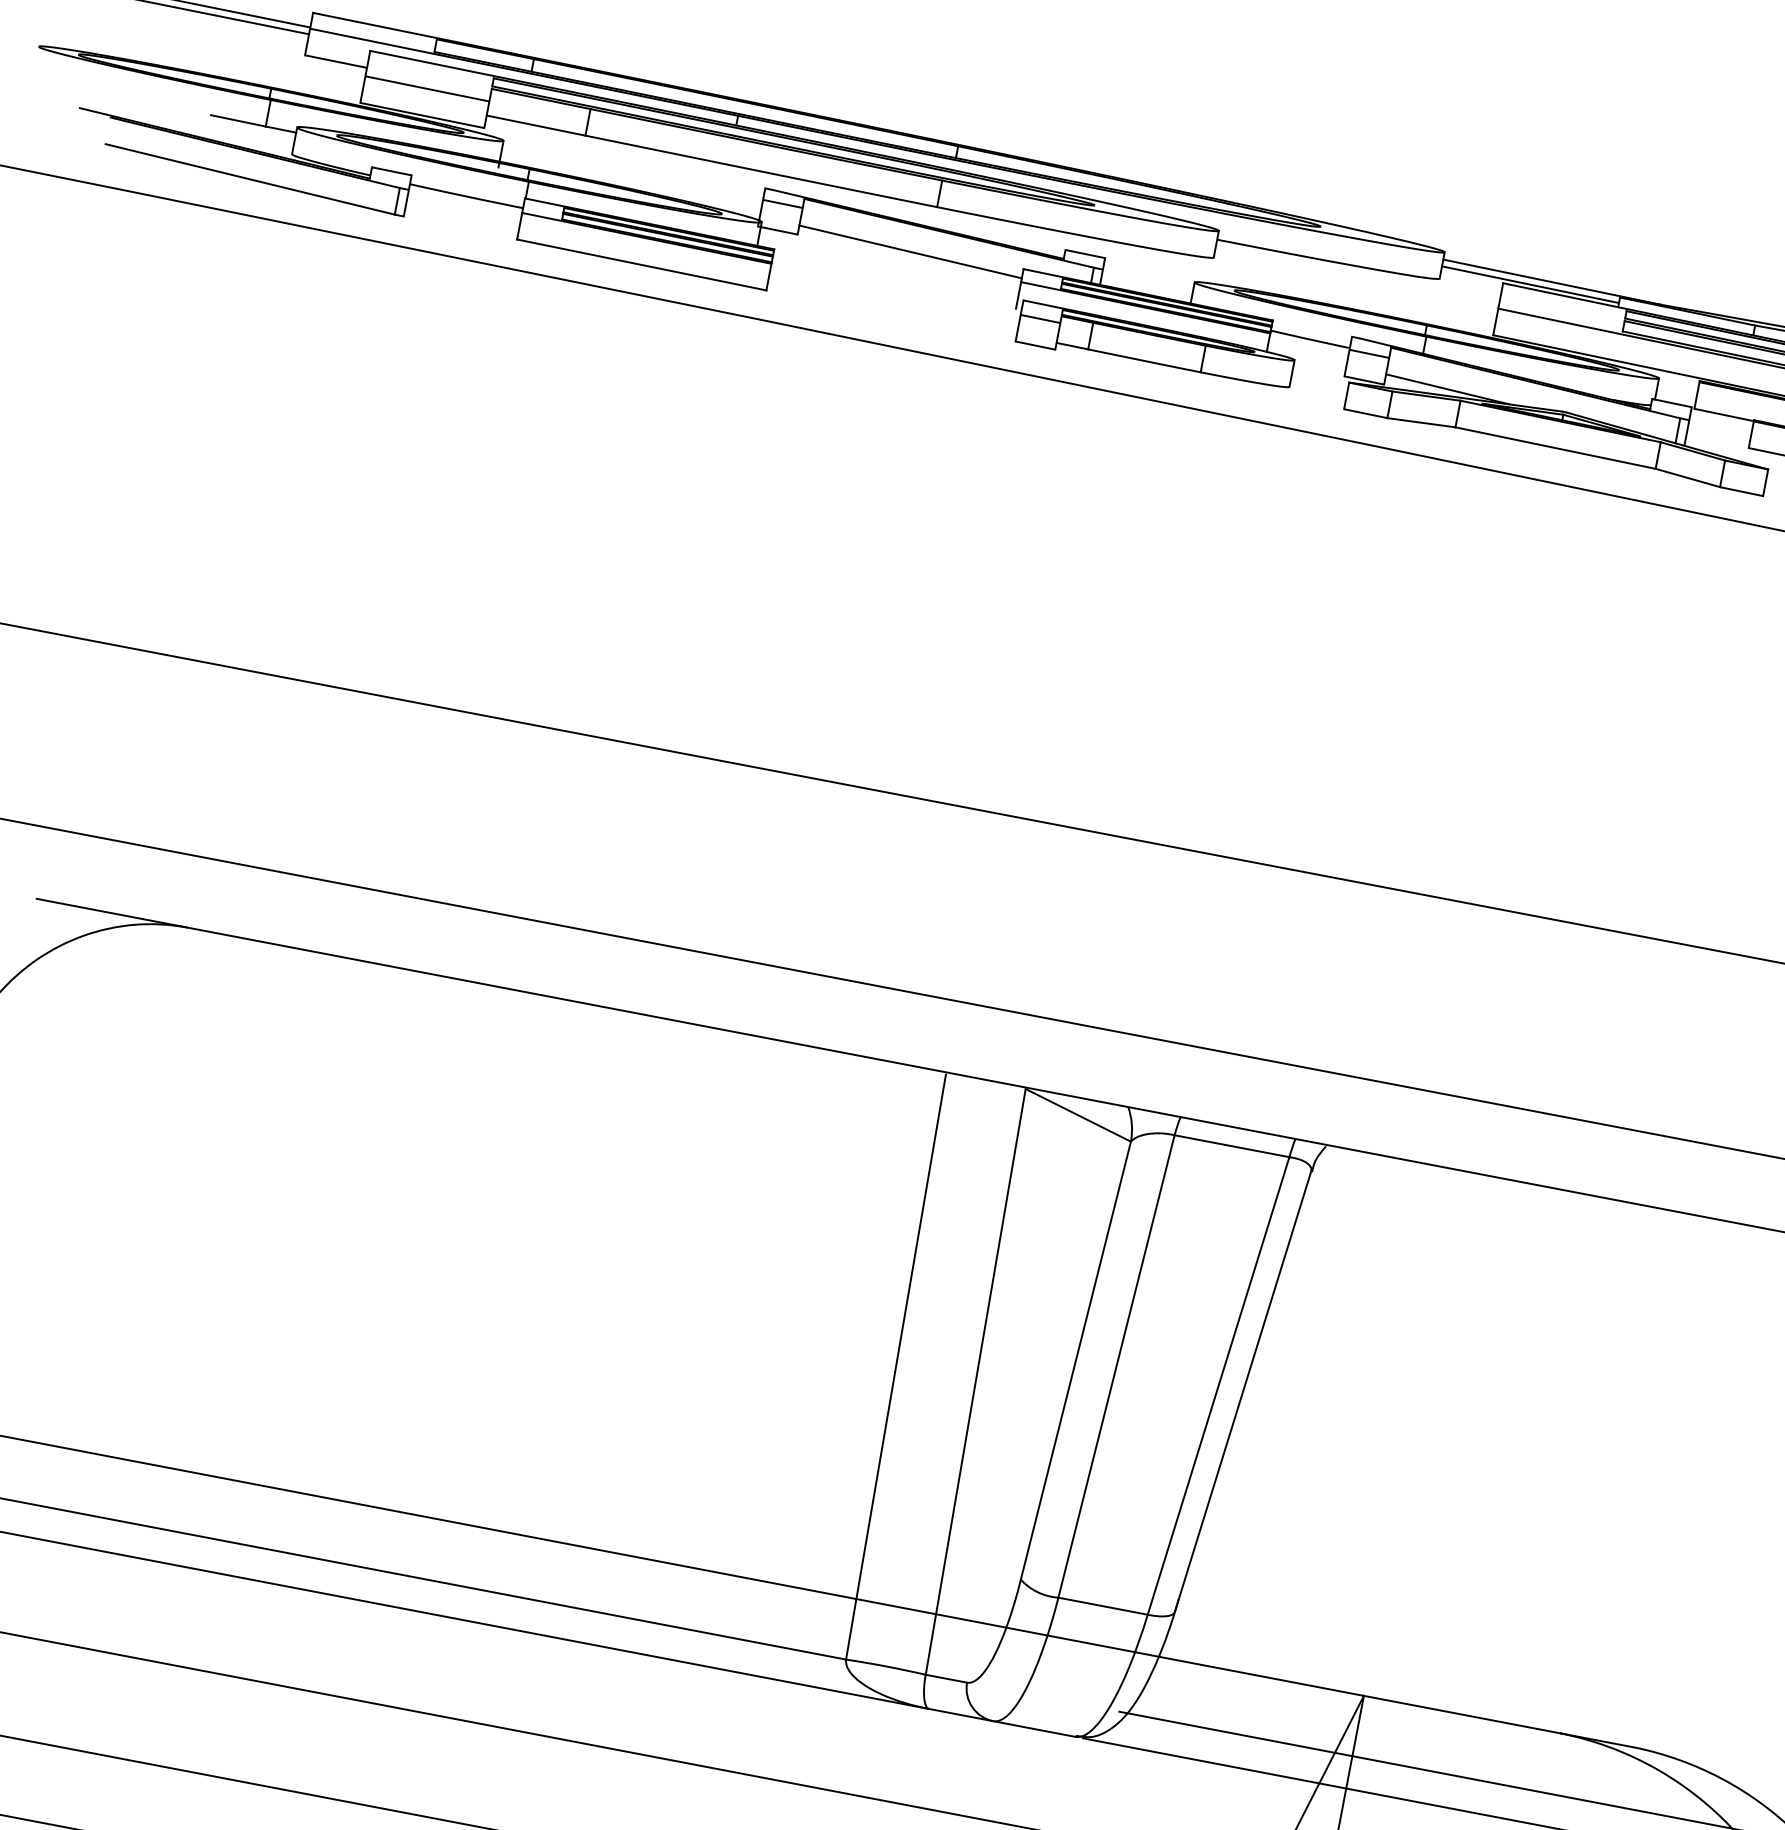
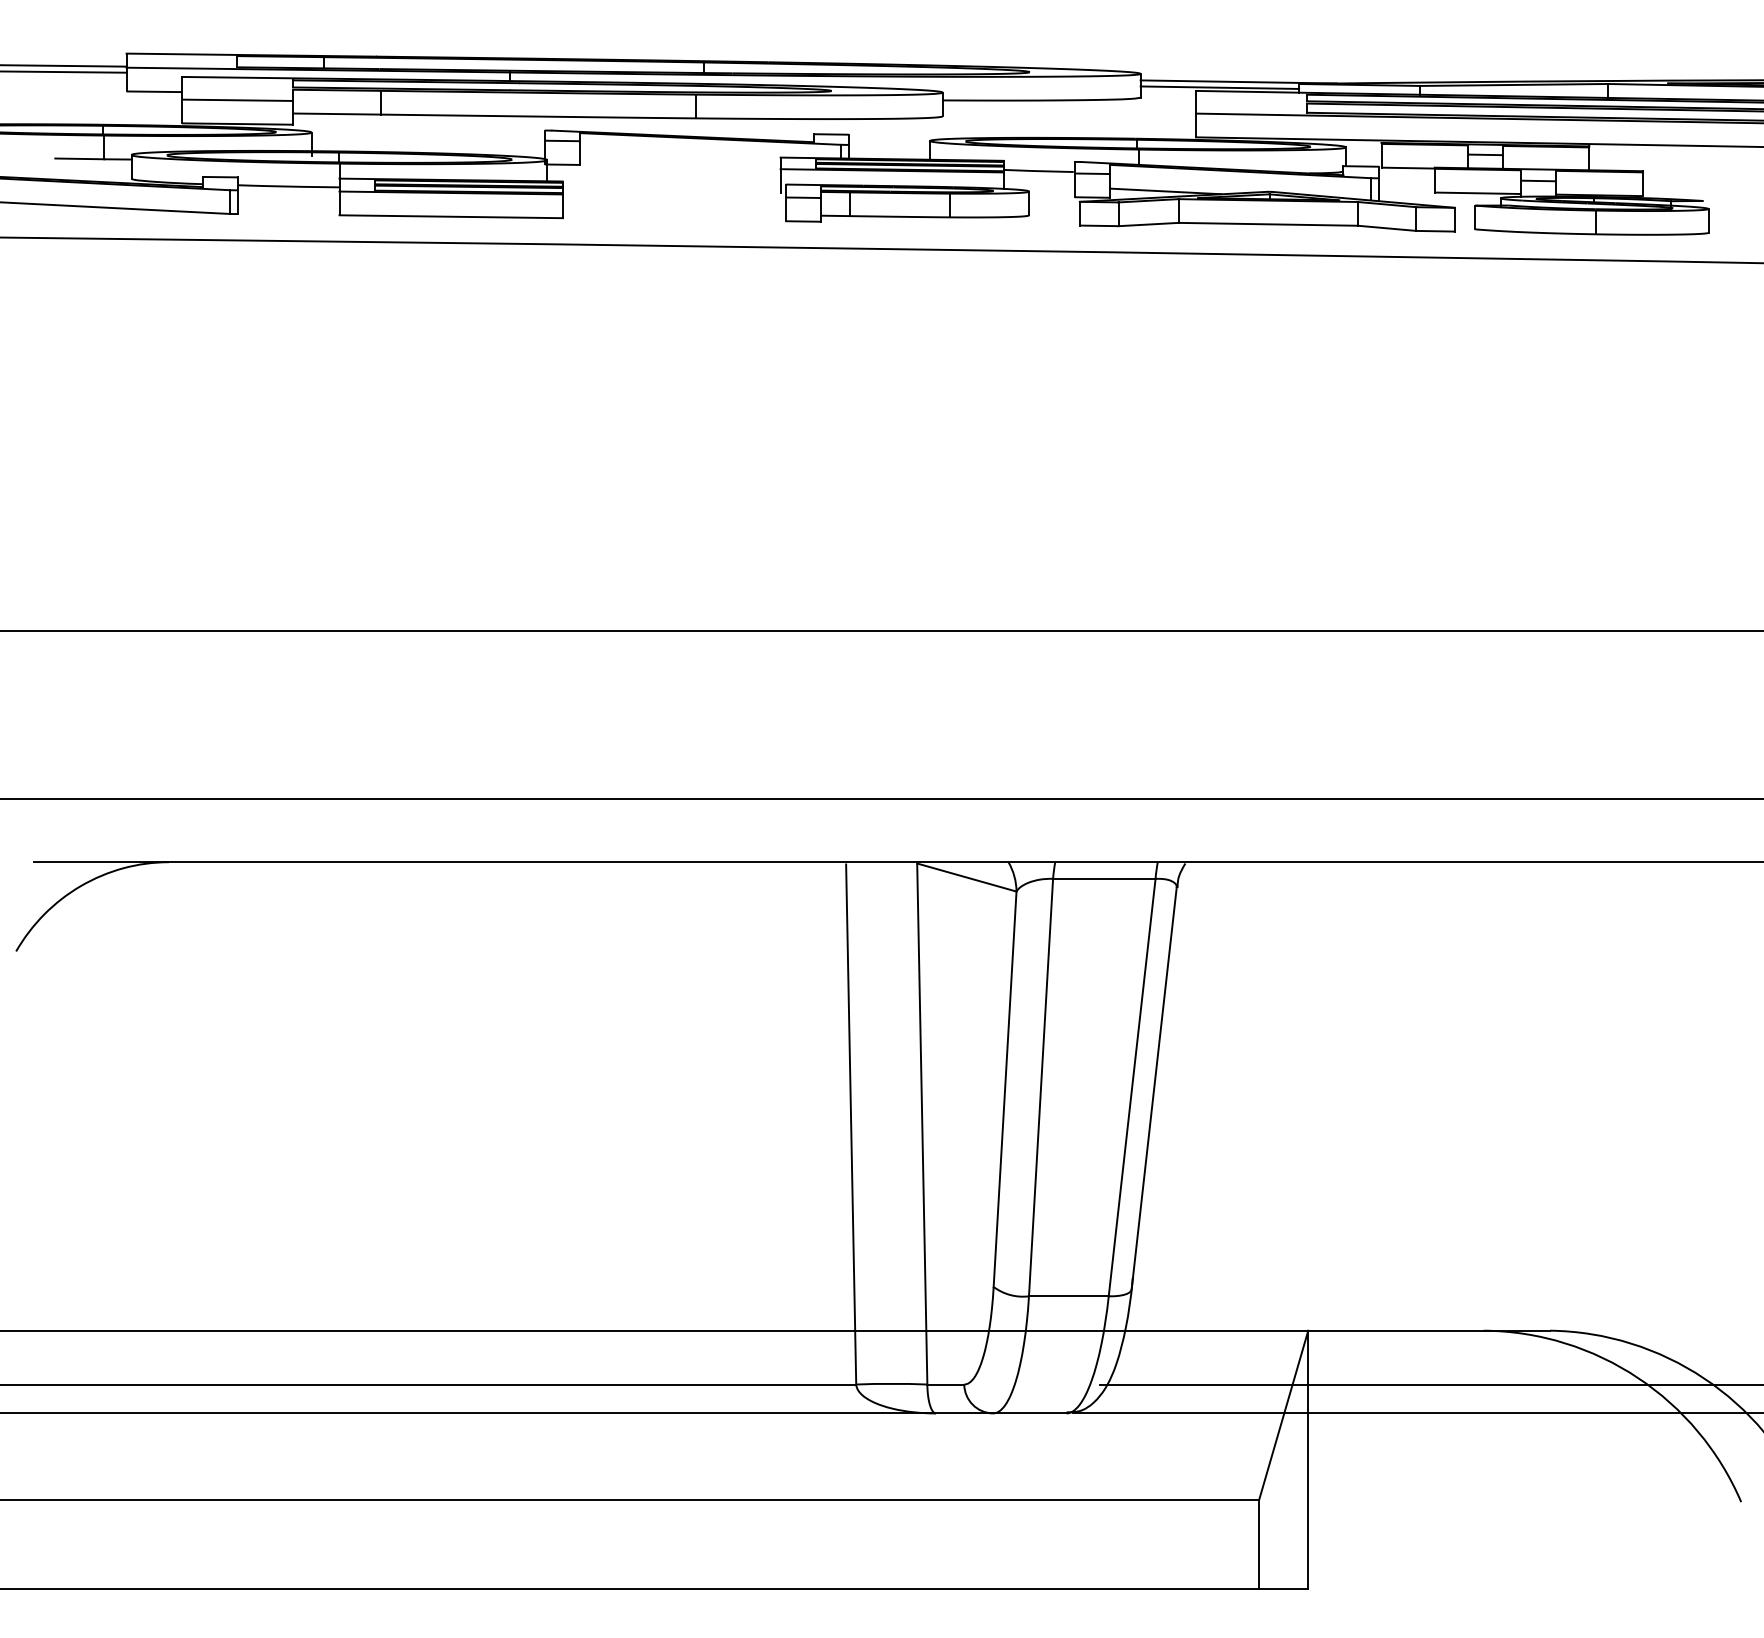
line: (910, 250) -> (680, 160), removed

